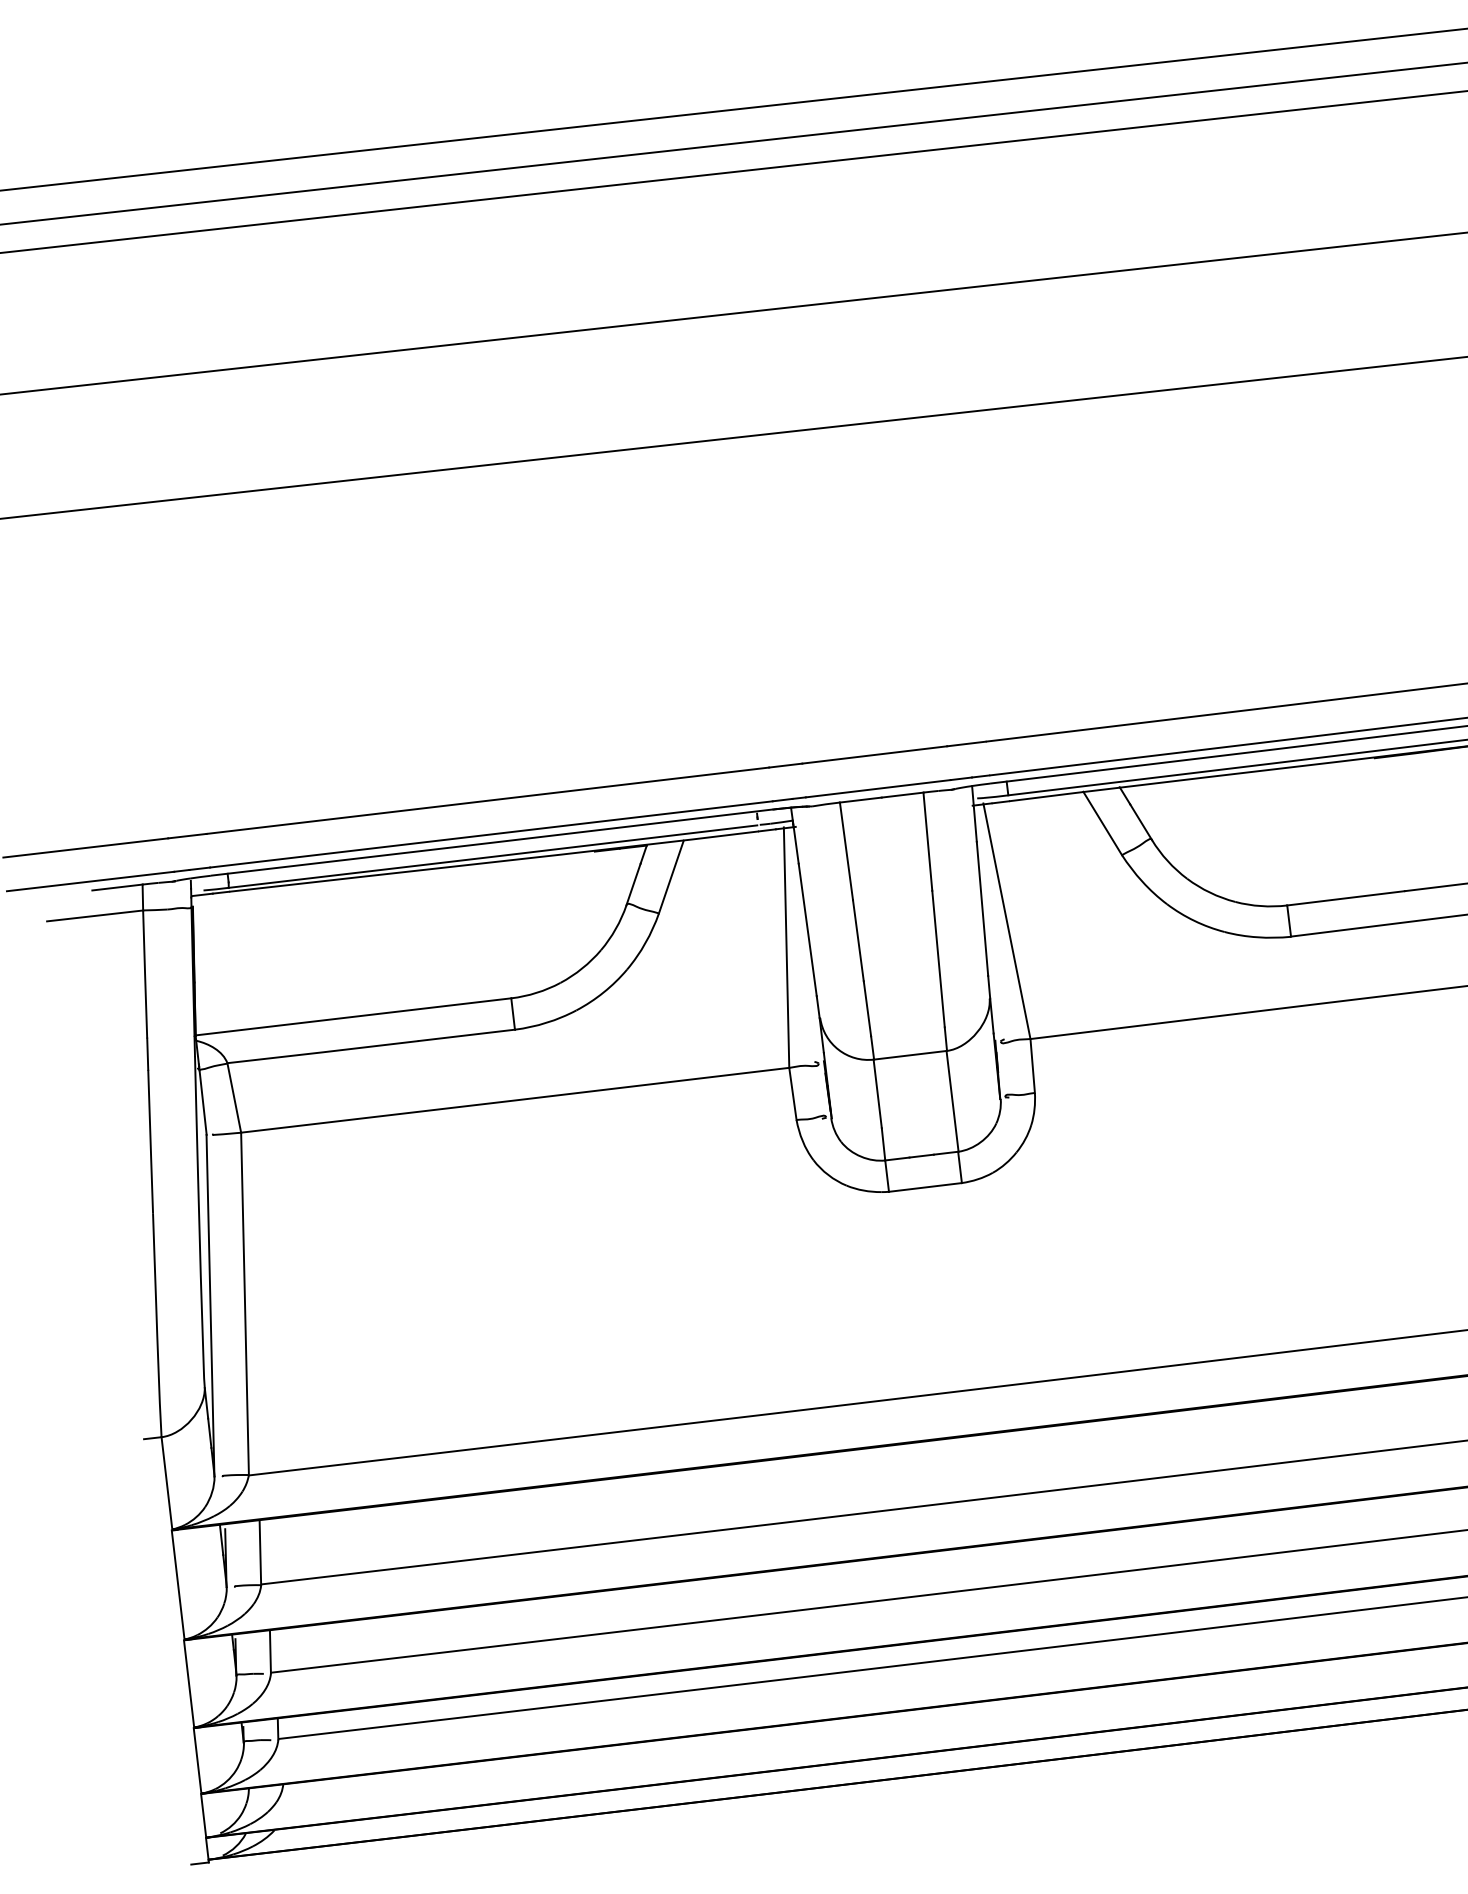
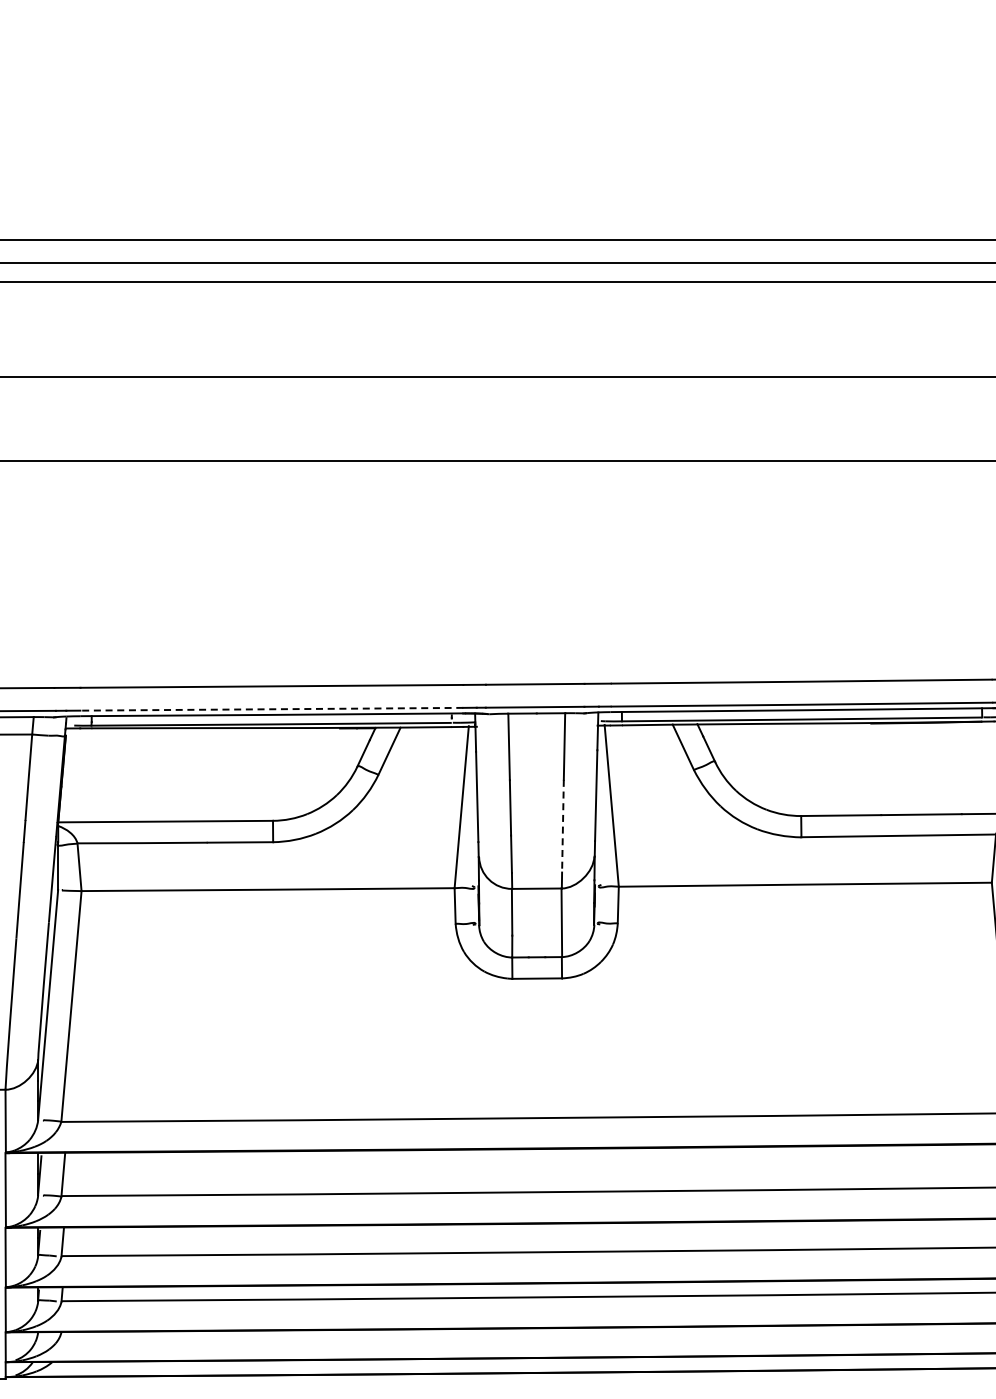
line: (490, 834) -> (271, 709), solid -> dashed
line: (937, 959) -> (562, 826), solid -> dashed

